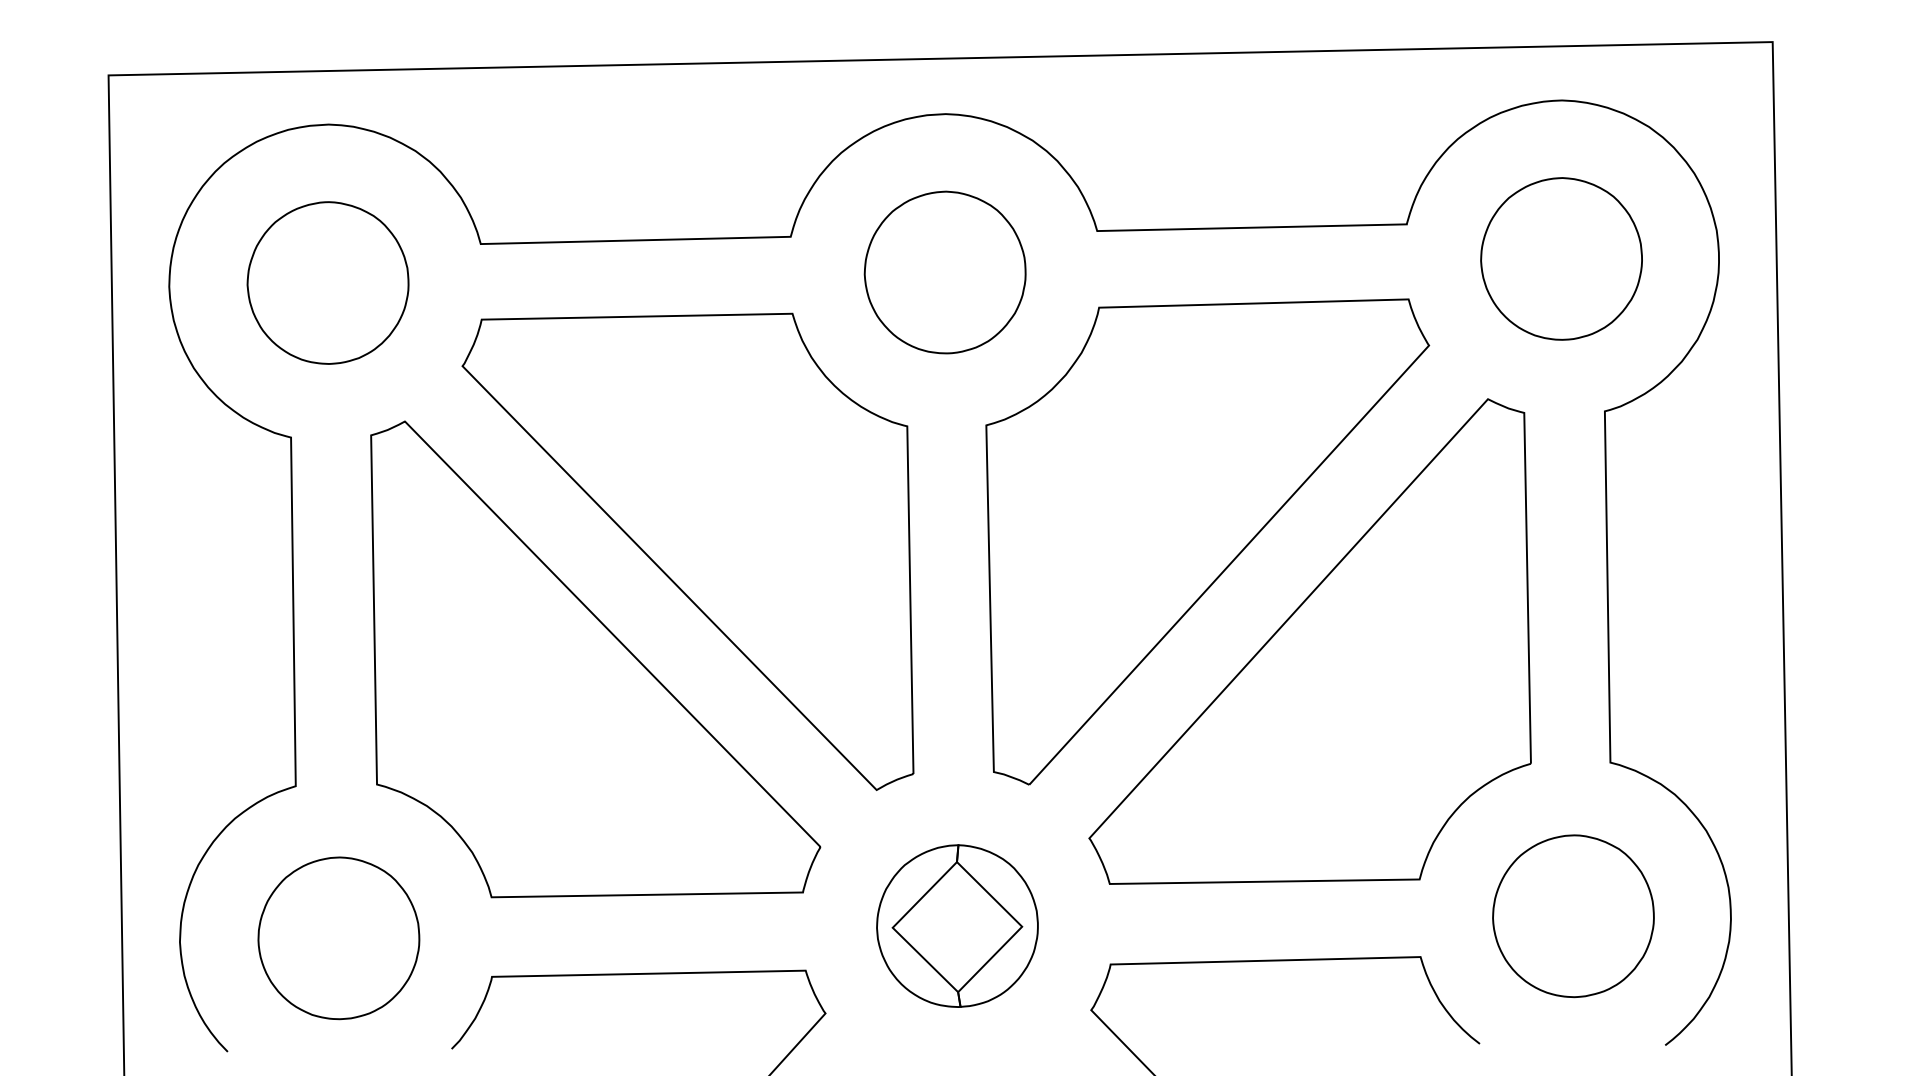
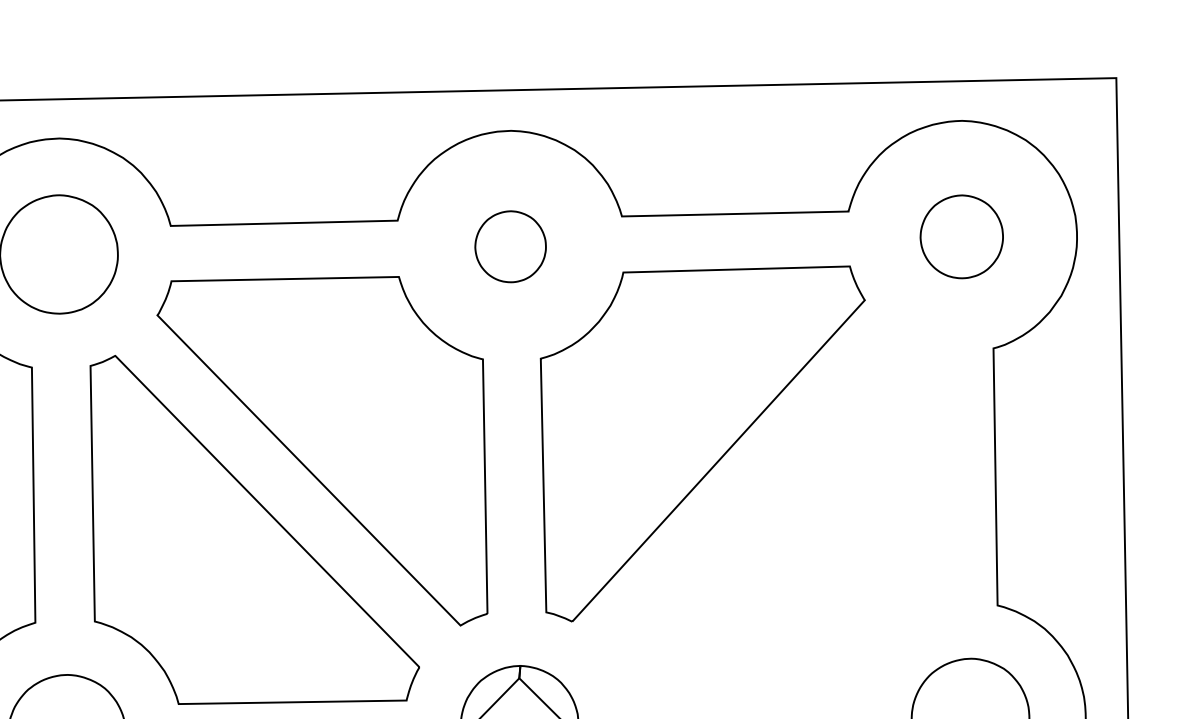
part: (1561, 258) -> (961, 236), size x0.7
part: (944, 272) -> (510, 246), size x0.6
part: (1309, 641) -> (777, 516), removed

